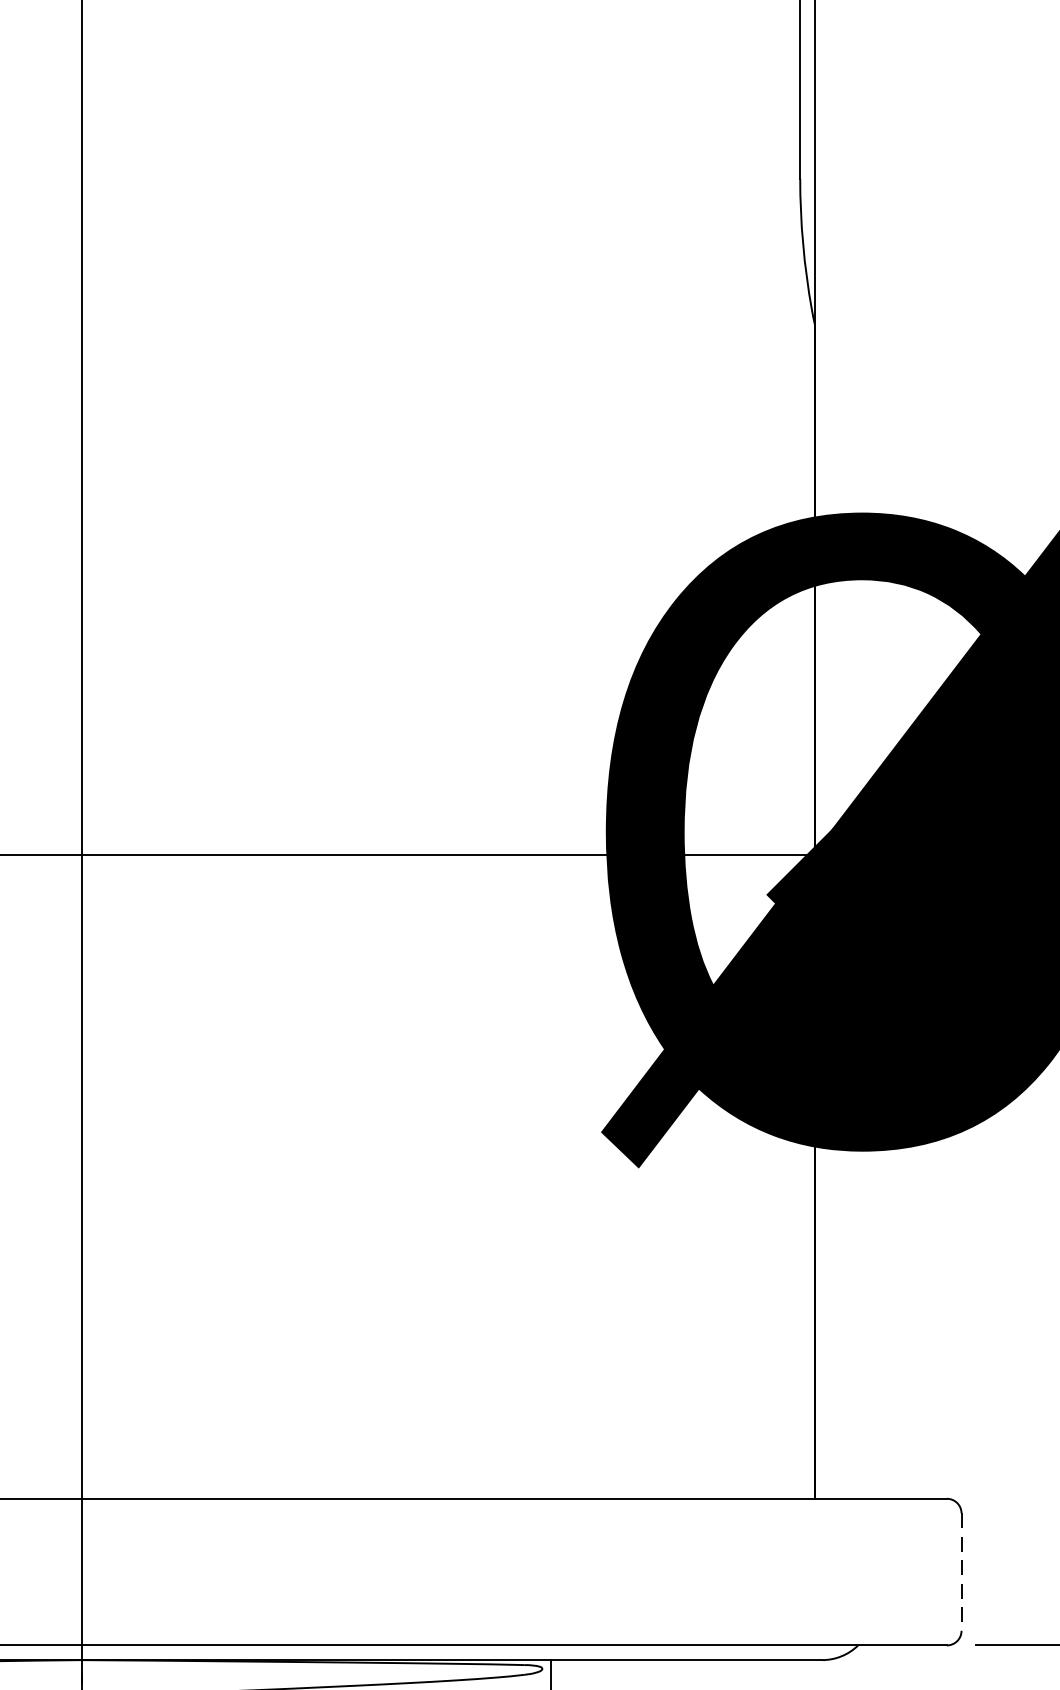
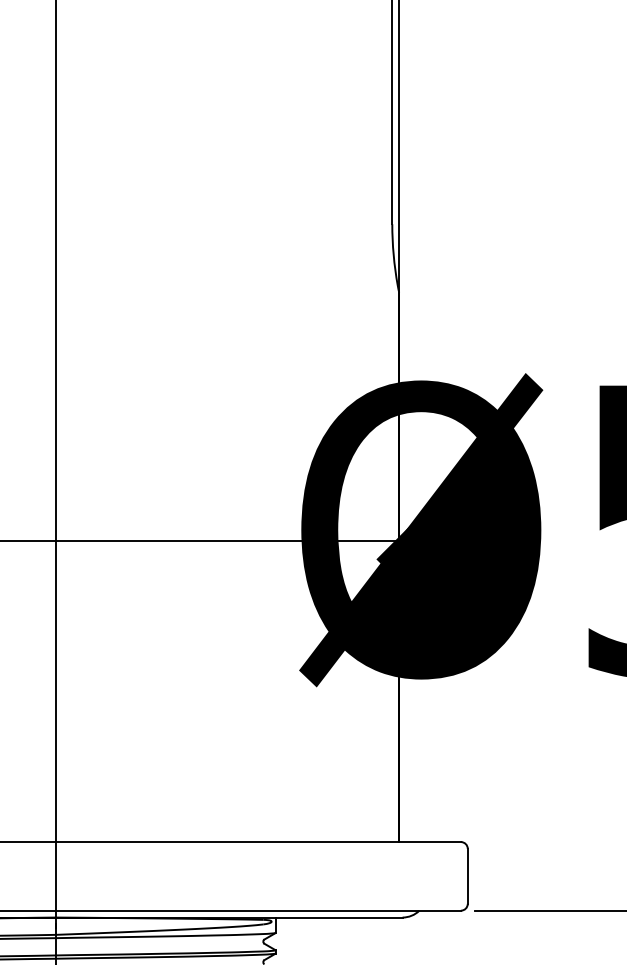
line: (960, 1572) -> (467, 876), dashed -> solid

